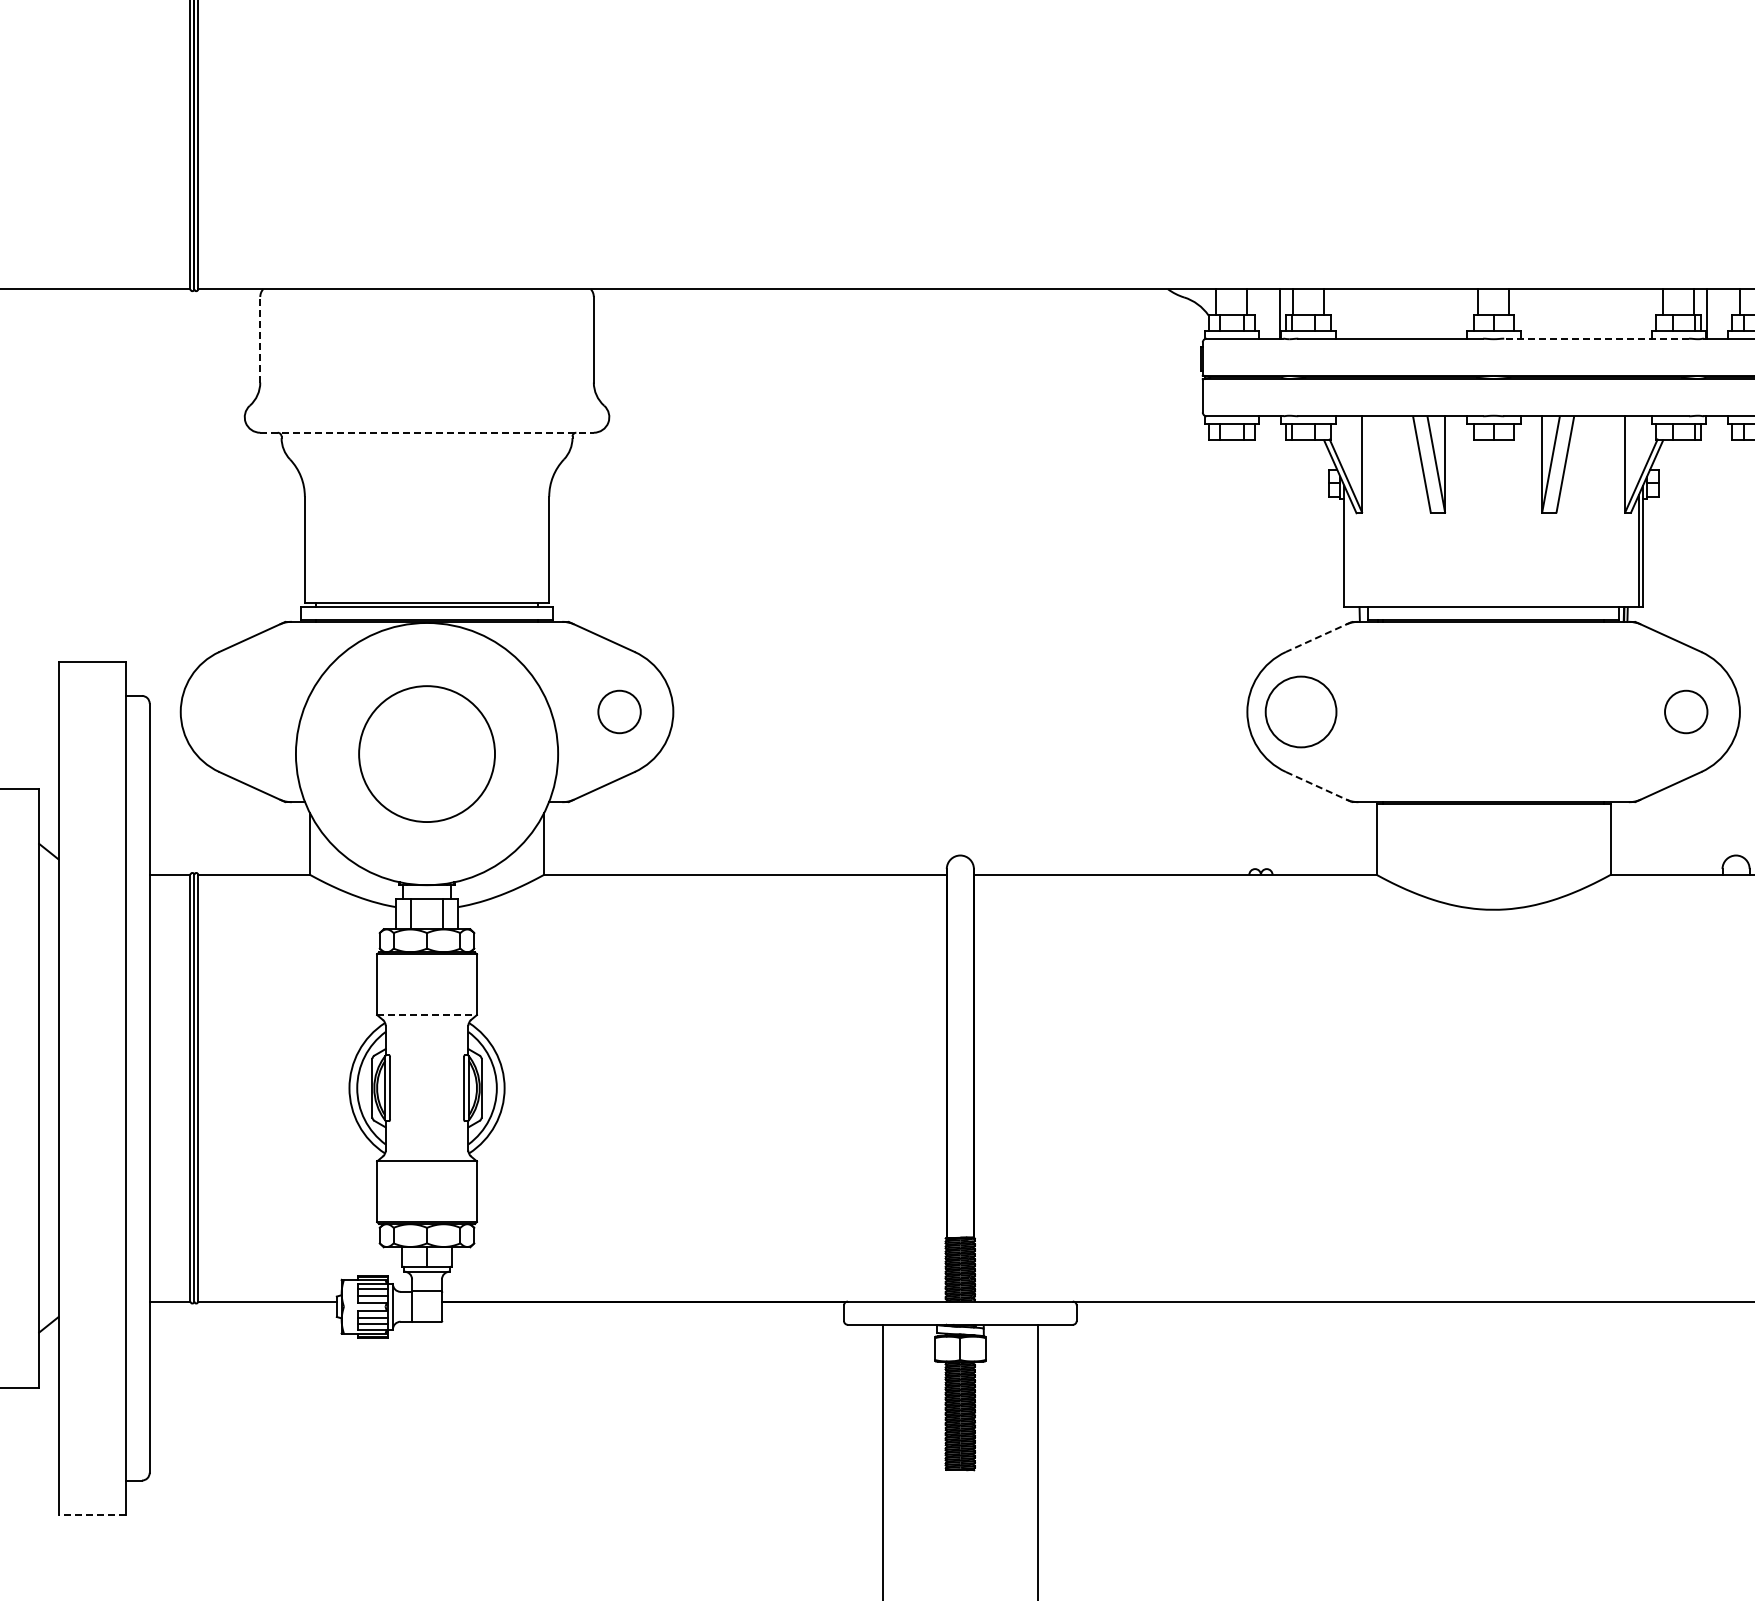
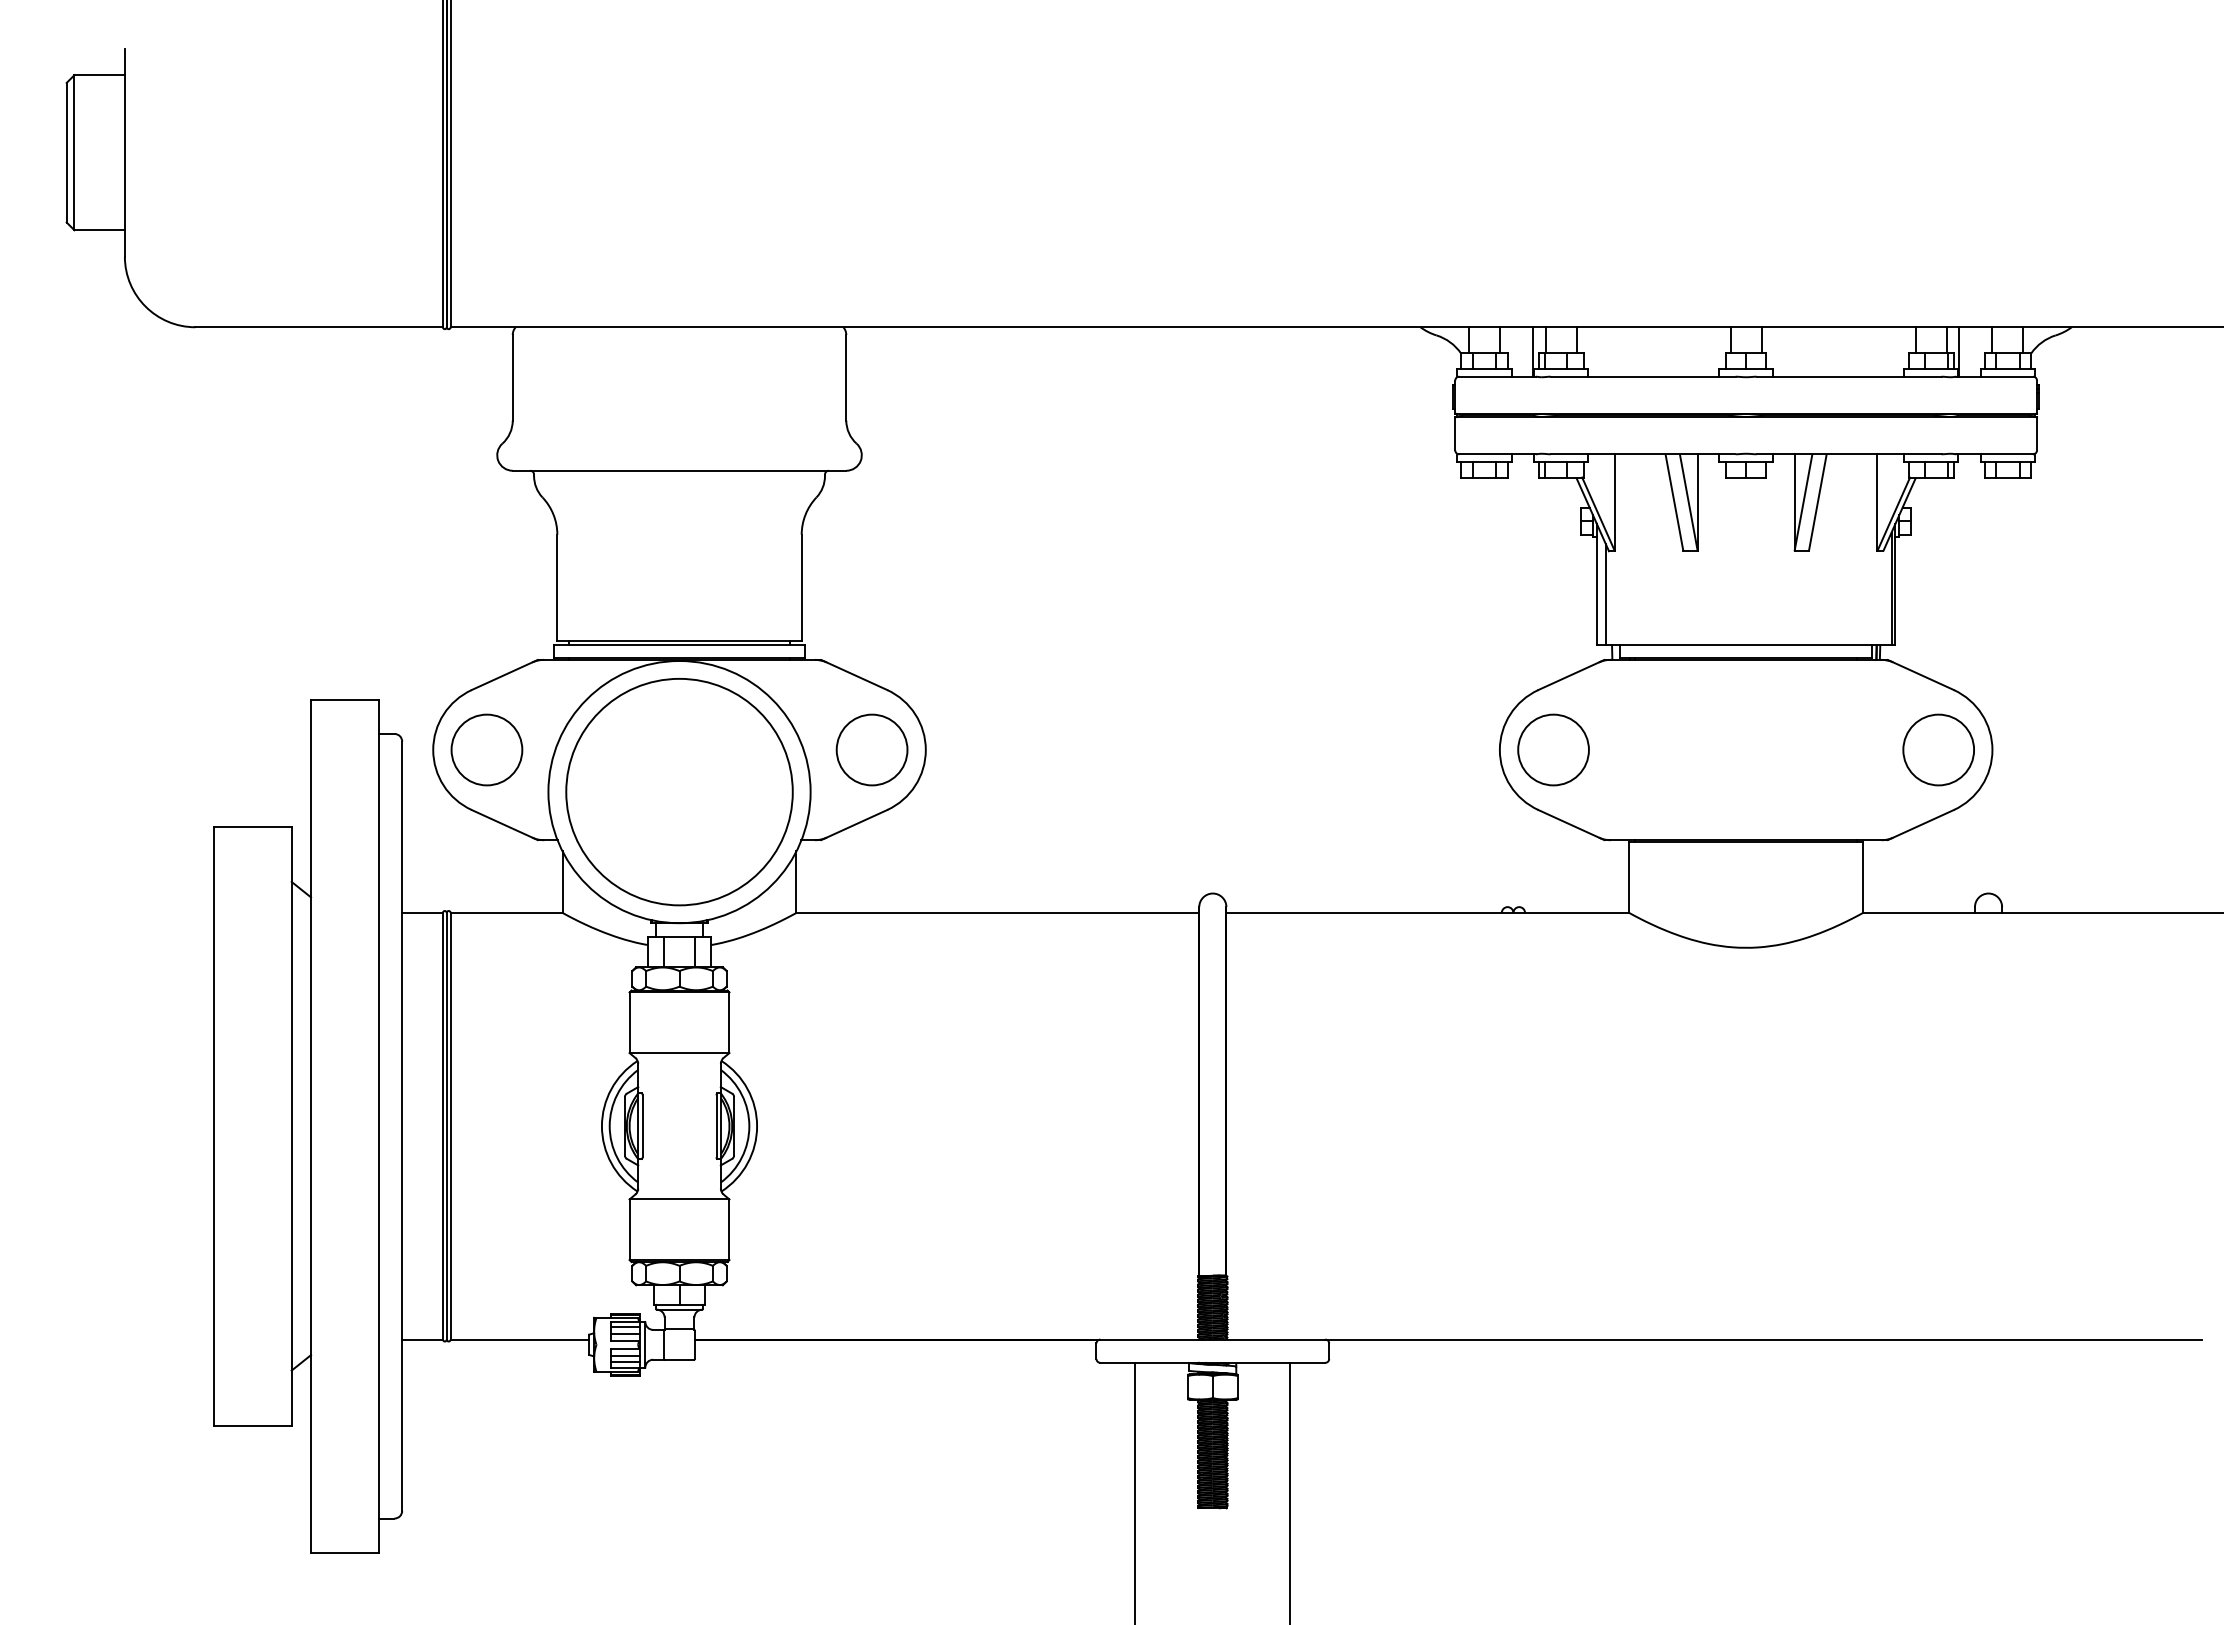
line: (1596, 338) -> (1848, 376), dashed -> solid
line: (260, 339) -> (512, 377), dashed -> solid
line: (427, 432) -> (679, 470), dashed -> solid
line: (1353, 556) -> (1605, 594), added
line: (1318, 637) -> (1570, 675), dashed -> solid
circle: (234, 711) -> (486, 749), added
circle: (619, 711) -> (871, 749), size x1.67
circle: (1686, 711) -> (1938, 749), size x1.67
circle: (427, 753) -> (679, 791), size x1.67
line: (1319, 787) -> (1571, 825), dashed -> solid
line: (427, 1015) -> (679, 1053), dashed -> solid
line: (93, 1514) -> (345, 1552), dashed -> solid

